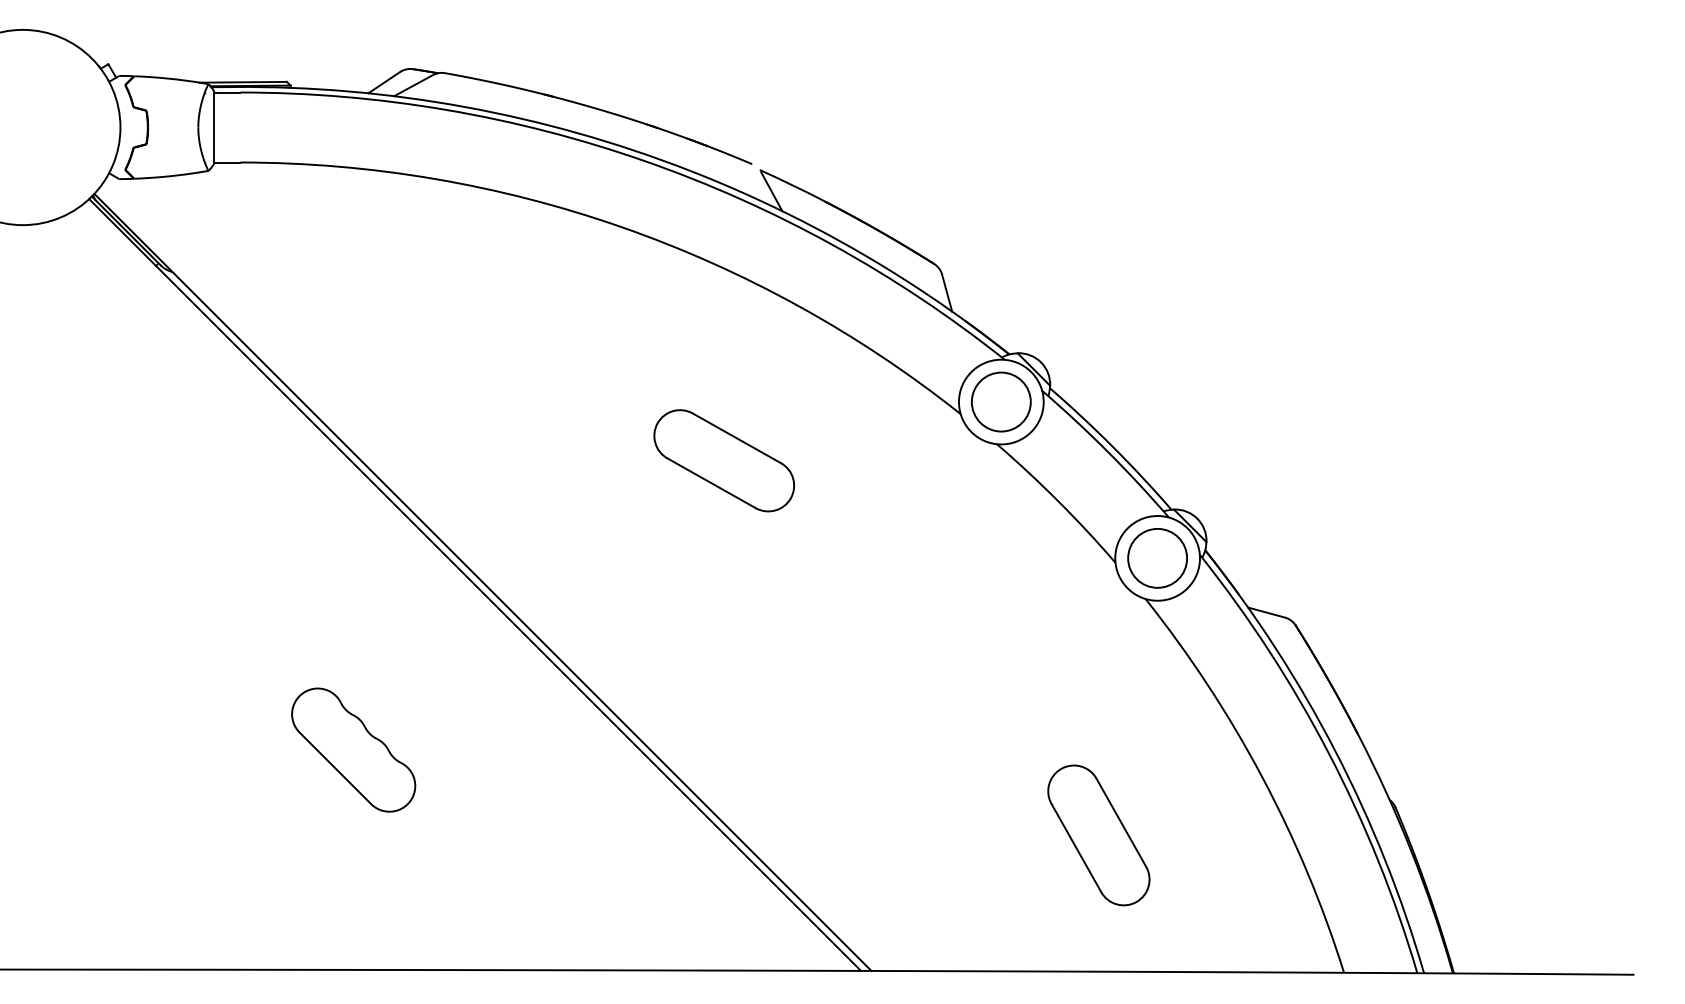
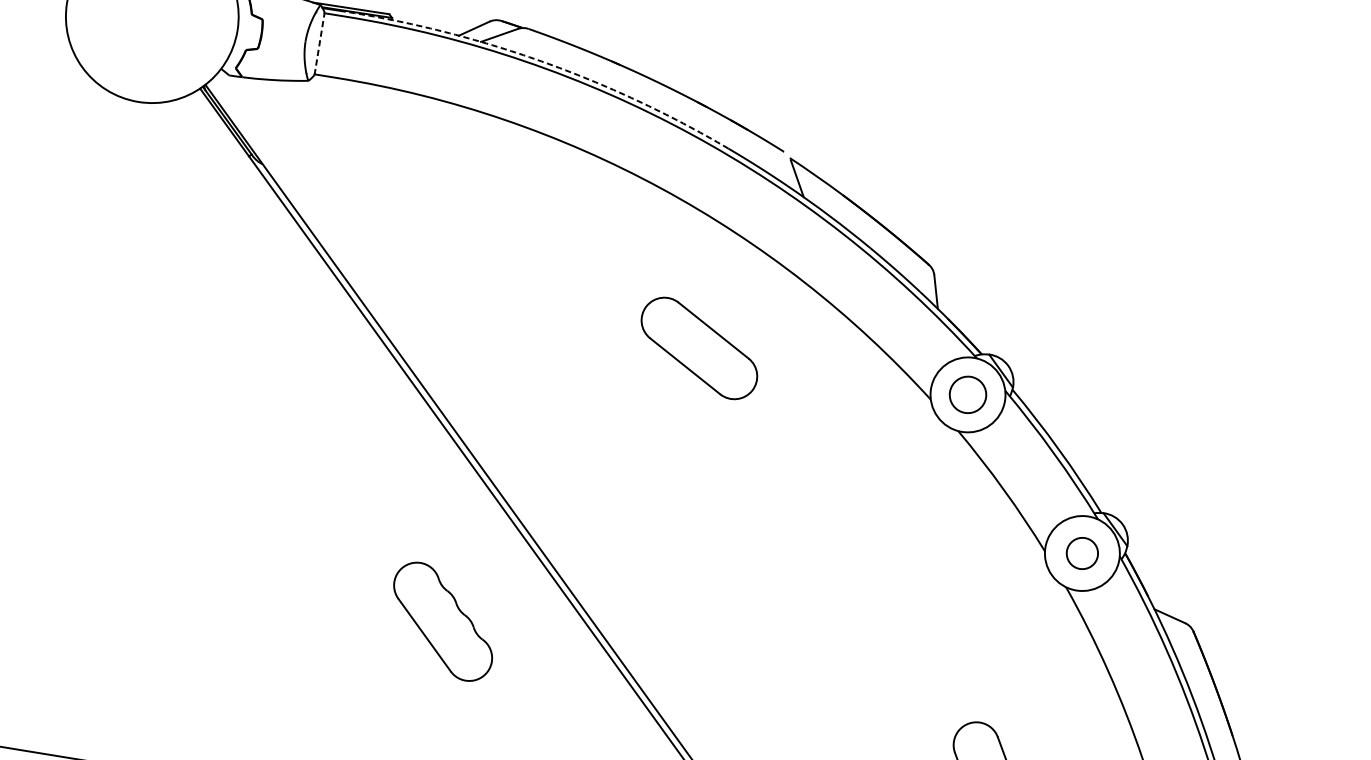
arc: (465, 107) -> (541, 61), solid -> dashed
line: (214, 127) -> (319, 43), solid -> dashed
circle: (1000, 401) -> (967, 394), size x0.7
part: (724, 460) -> (699, 348), moved
circle: (1157, 557) -> (1082, 552), size x0.6
part: (353, 749) -> (443, 621), moved

